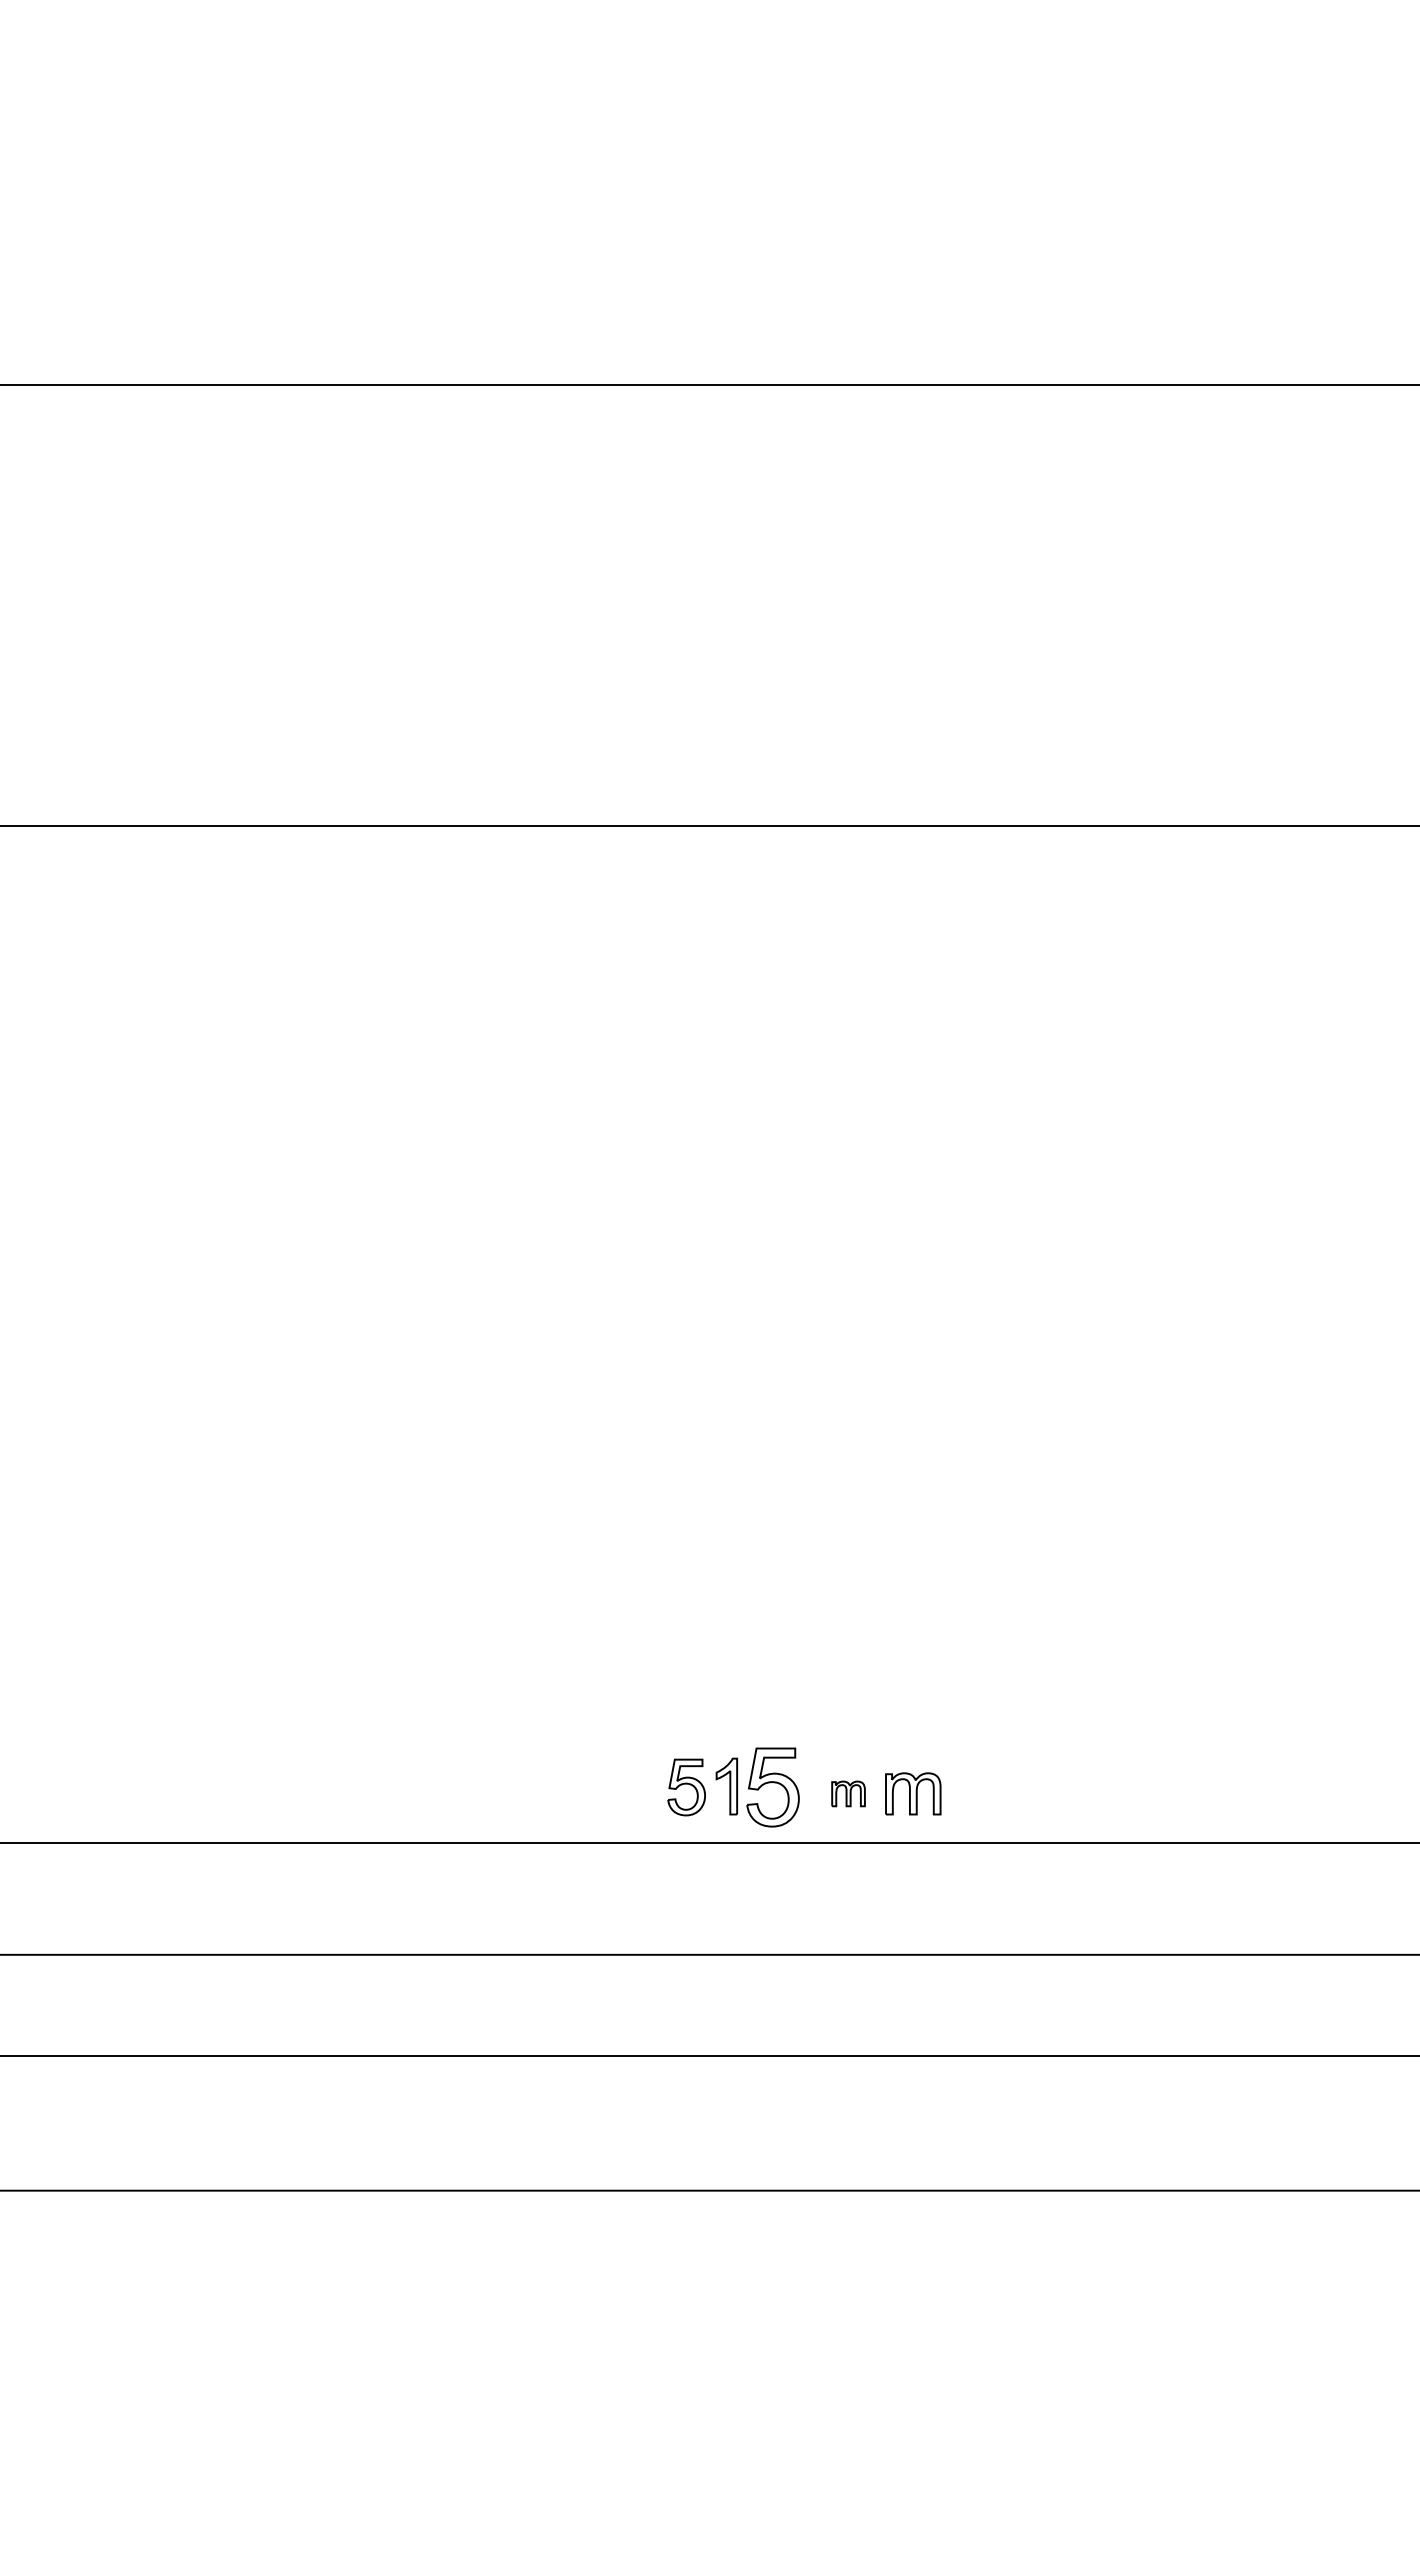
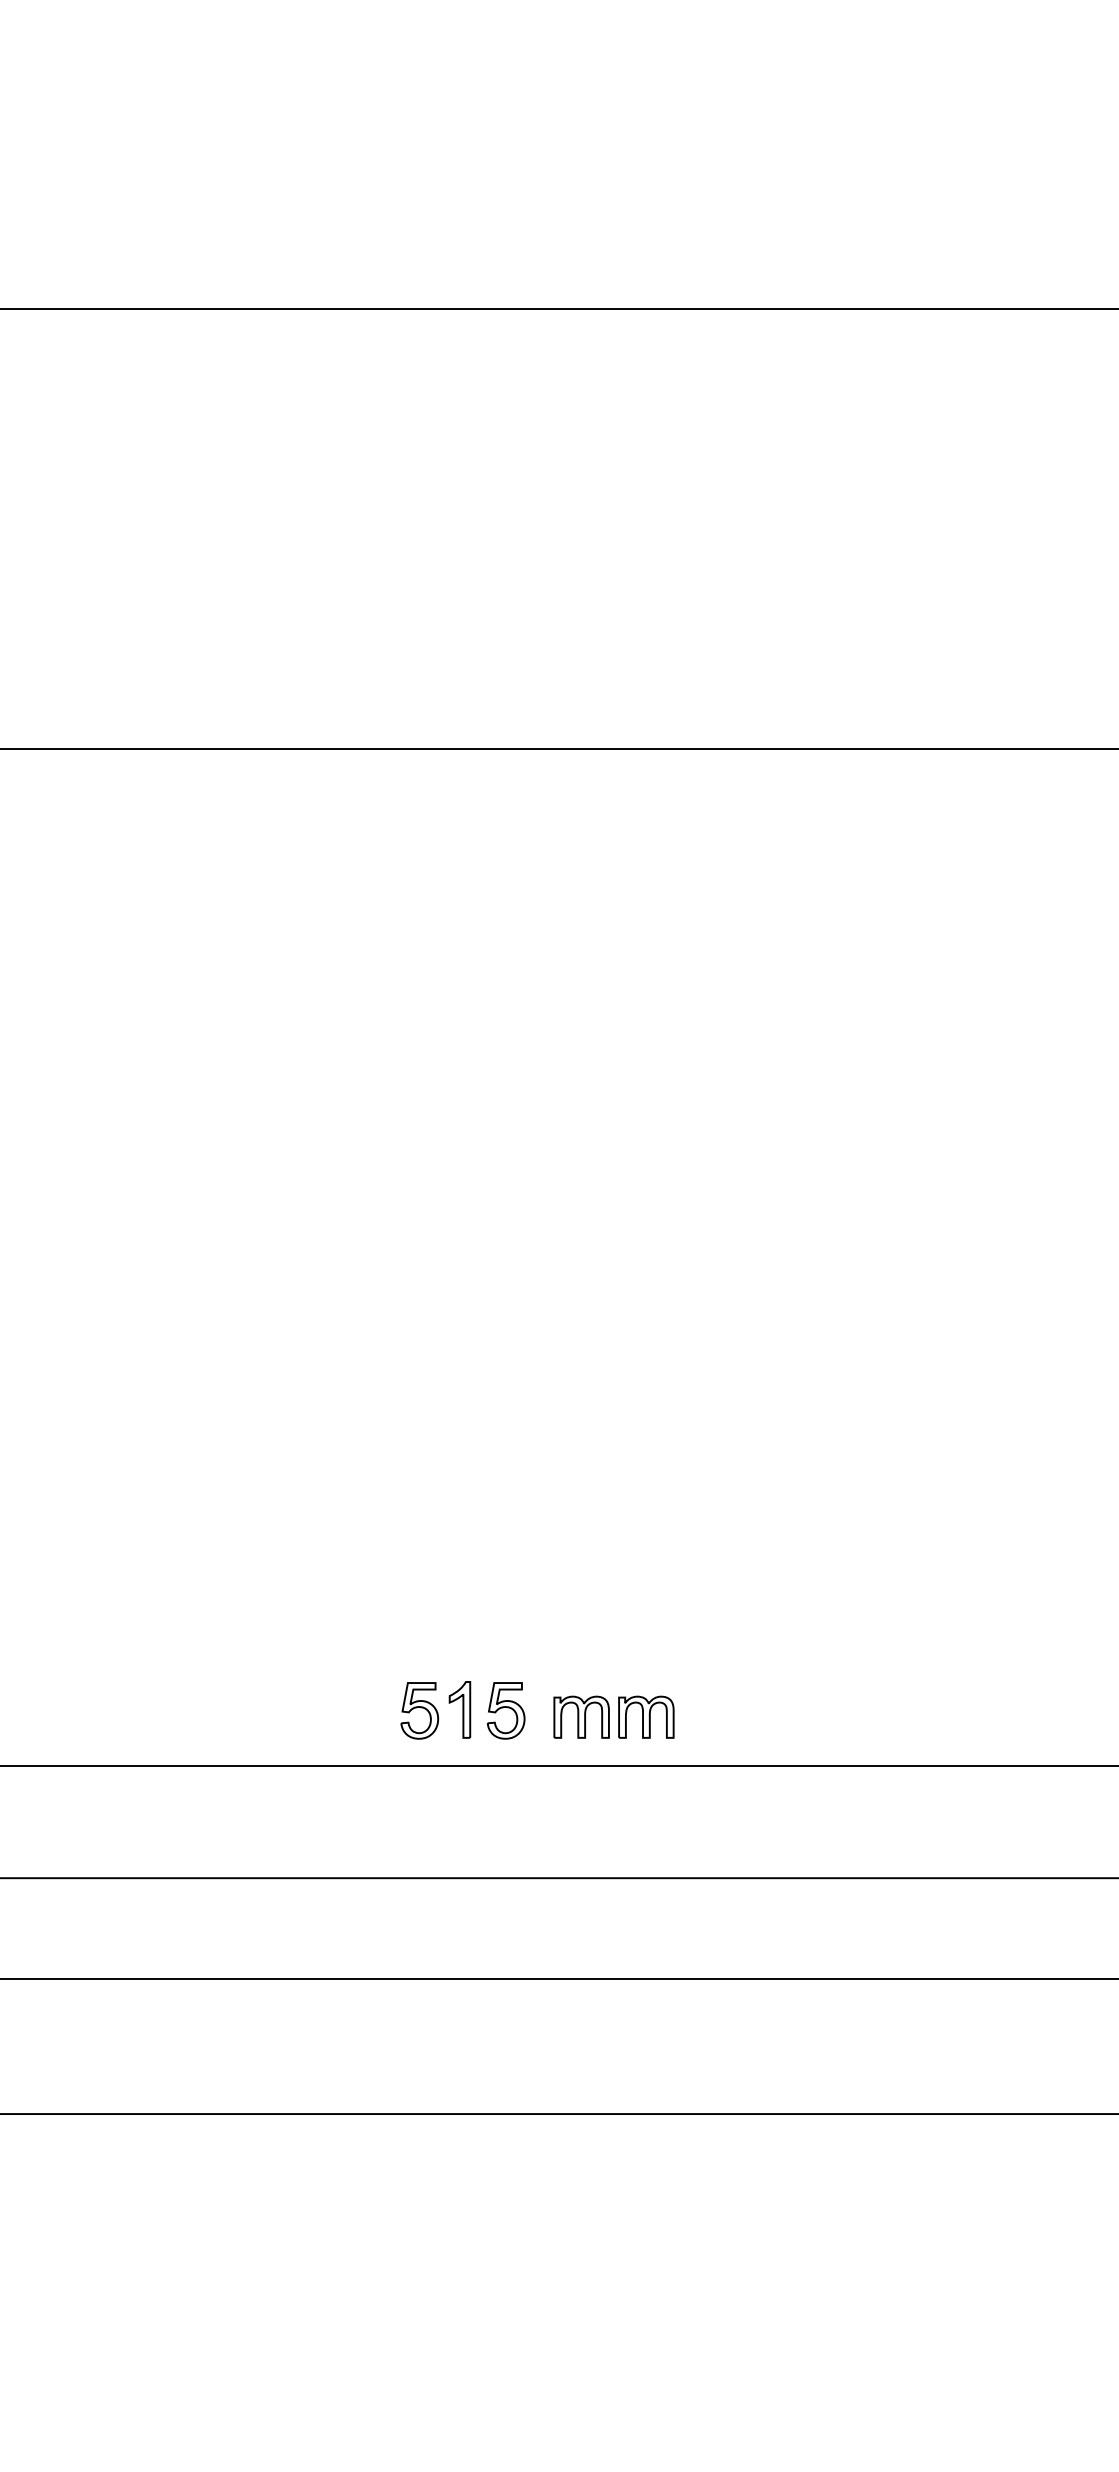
part: (772, 1787) -> (505, 1710), size x0.71
part: (848, 1793) -> (581, 1716), size x1.67

